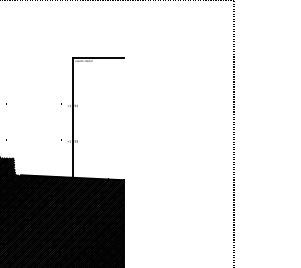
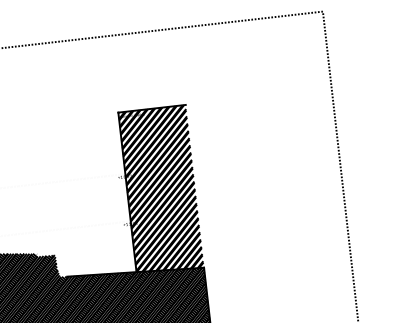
hatch: (98, 118) -> (161, 189), added

